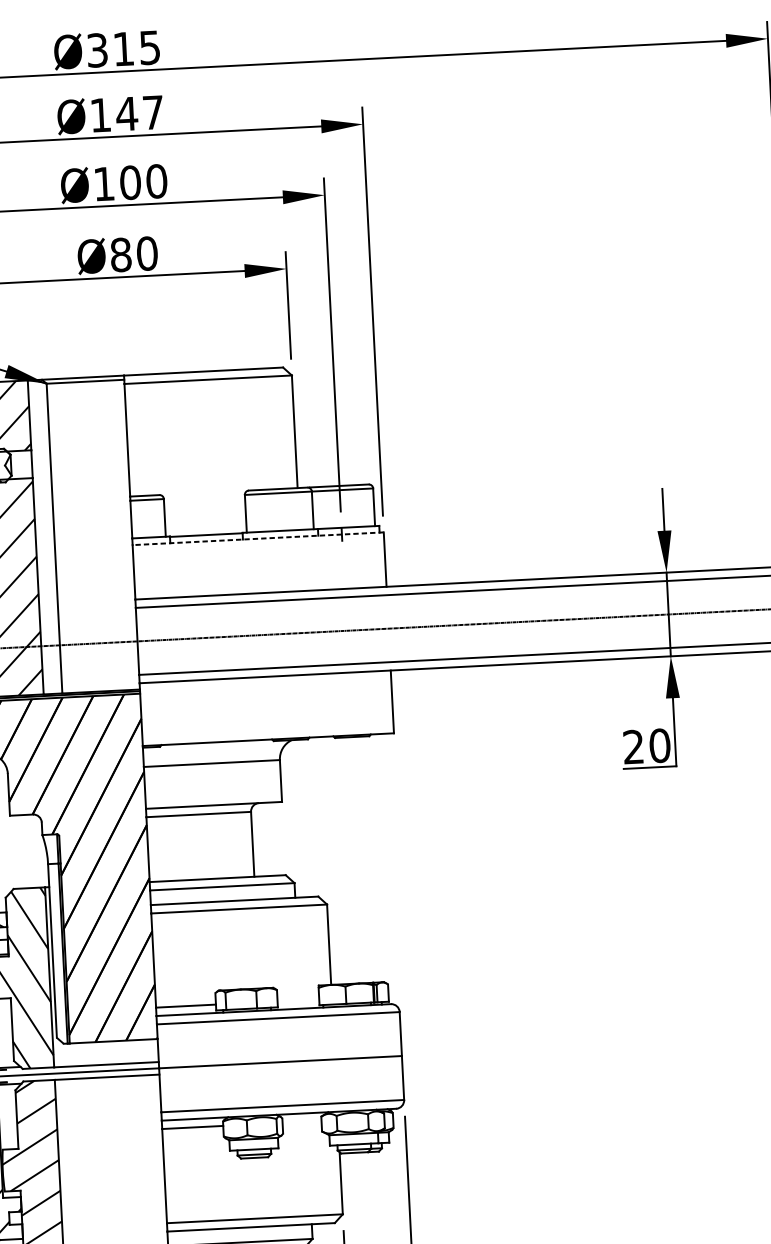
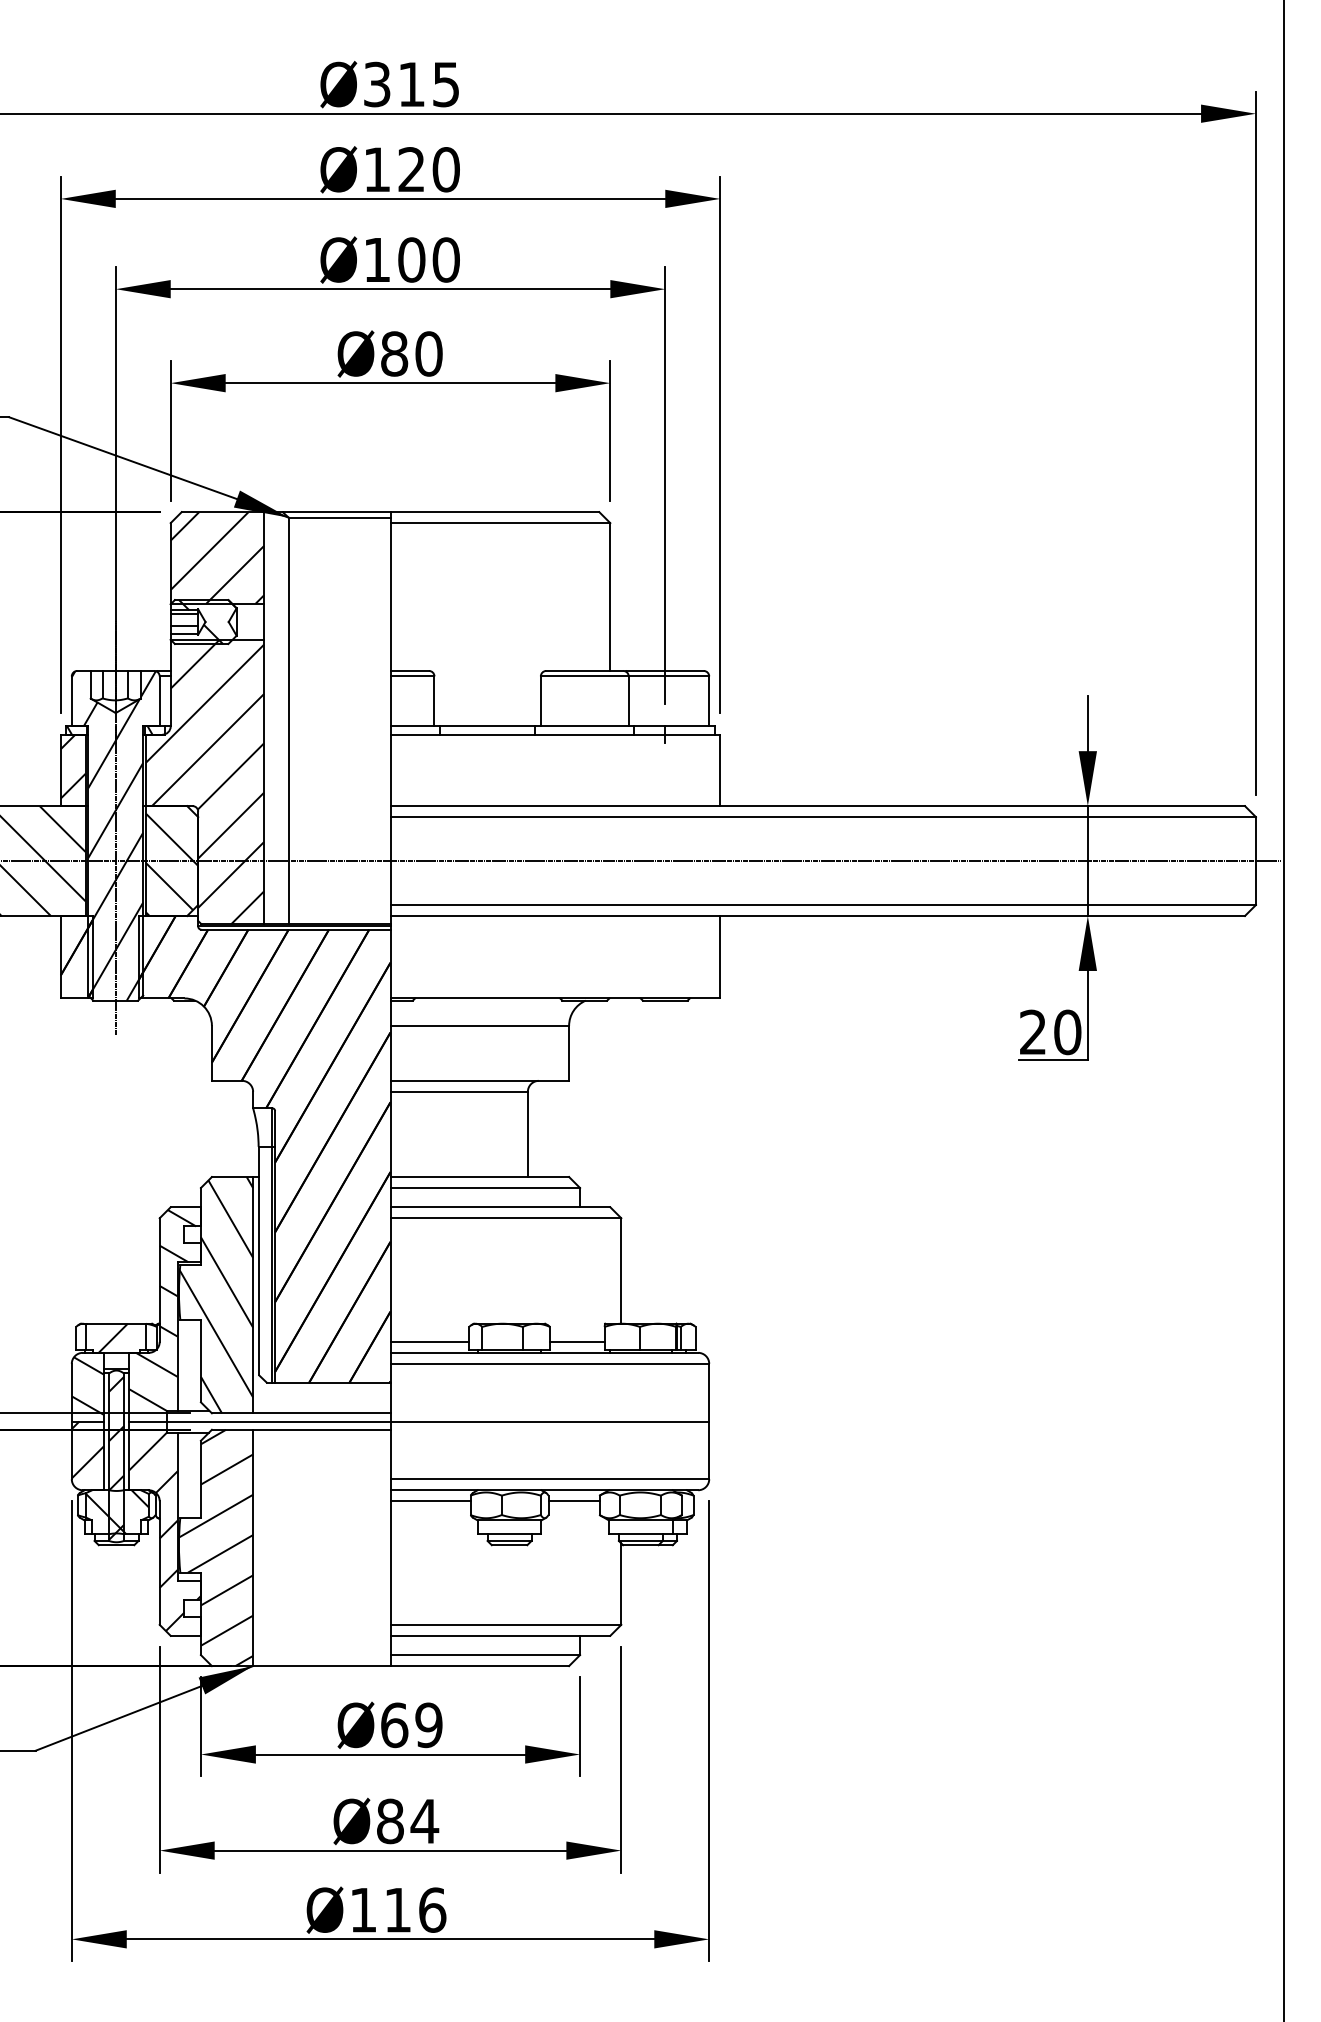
text: (139, 113) -> (428, 169), Ø147 -> Ø120
line: (258, 538) -> (555, 734), dashed -> solid
line: (298, 1000) -> (577, 1341), added
line: (301, 1122) -> (573, 1501), added

